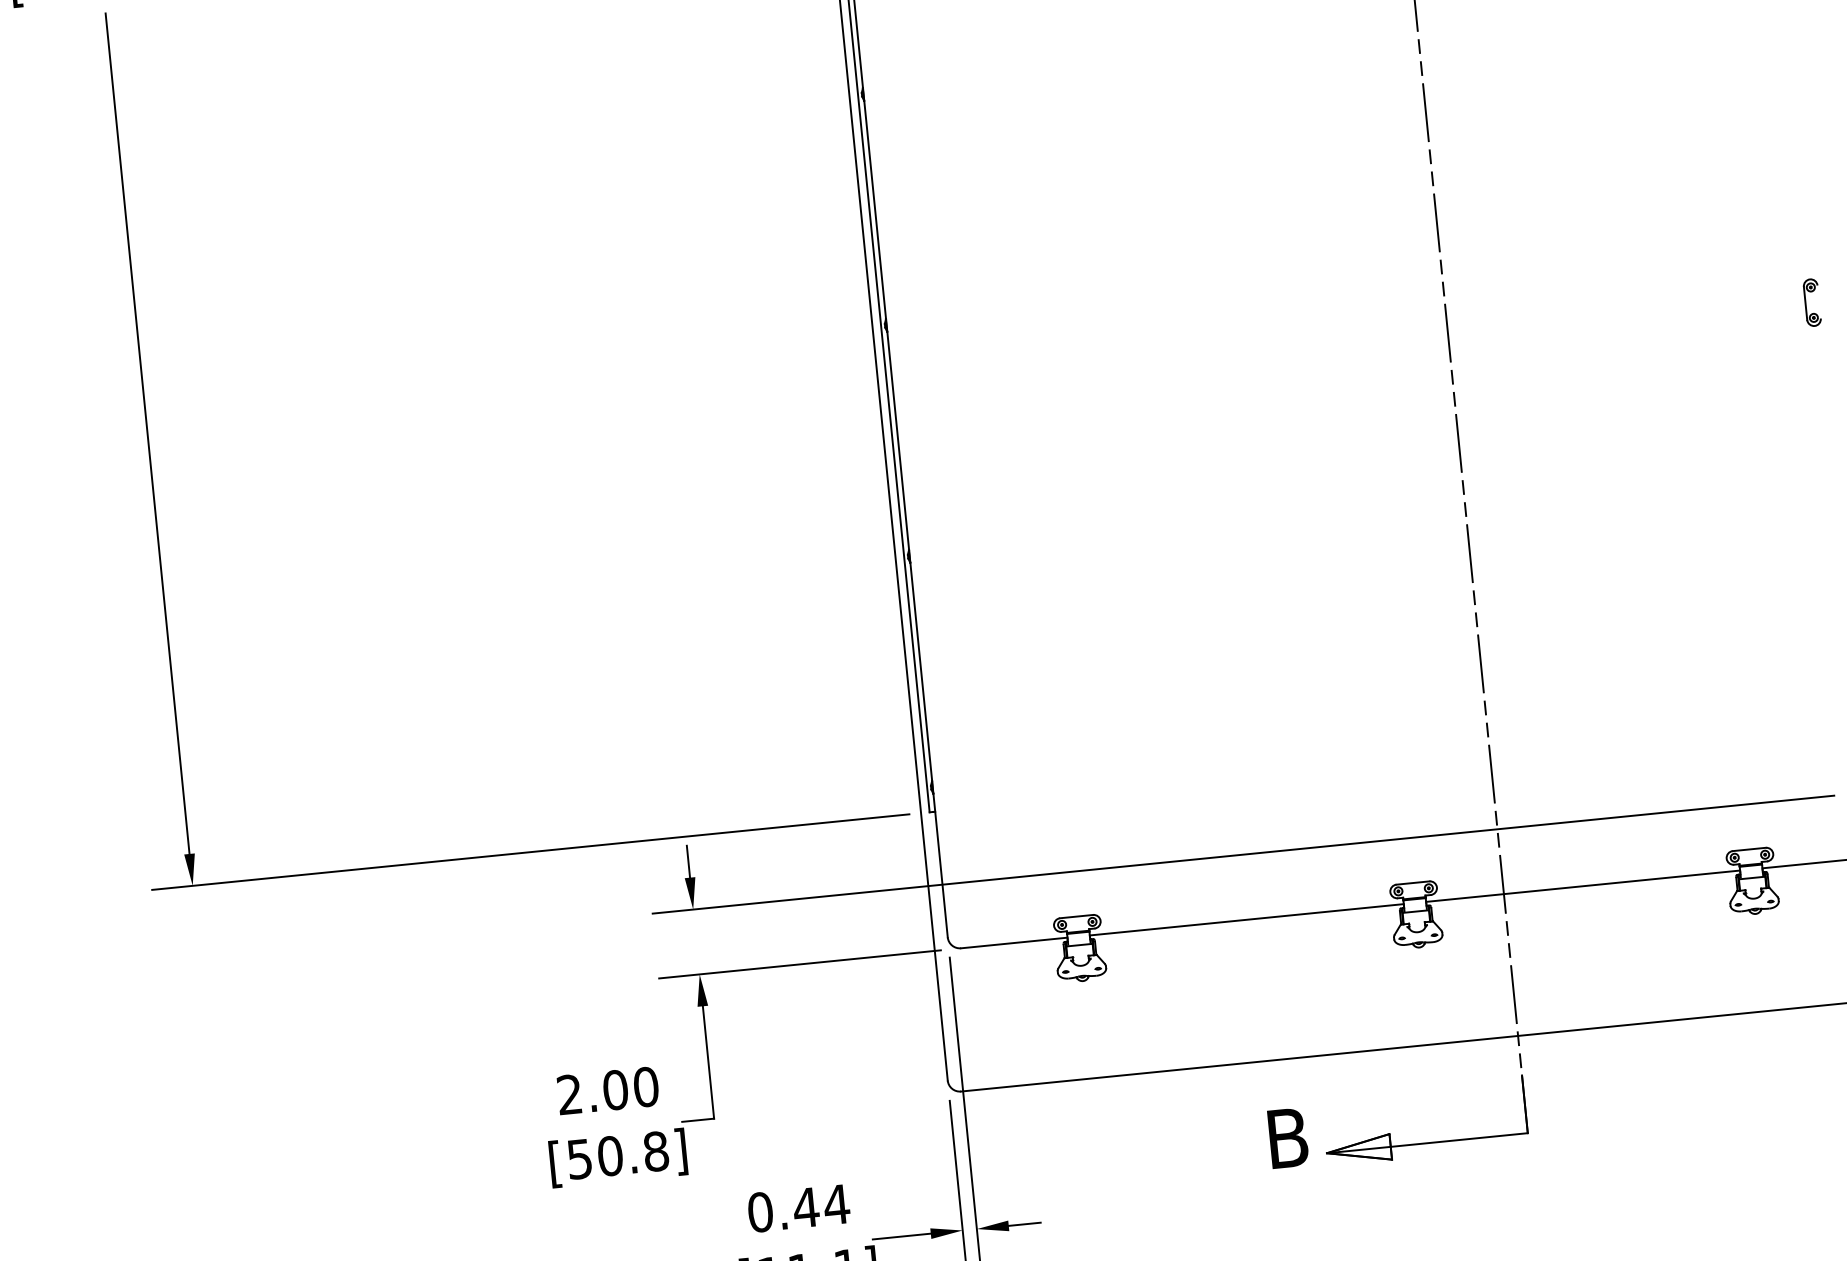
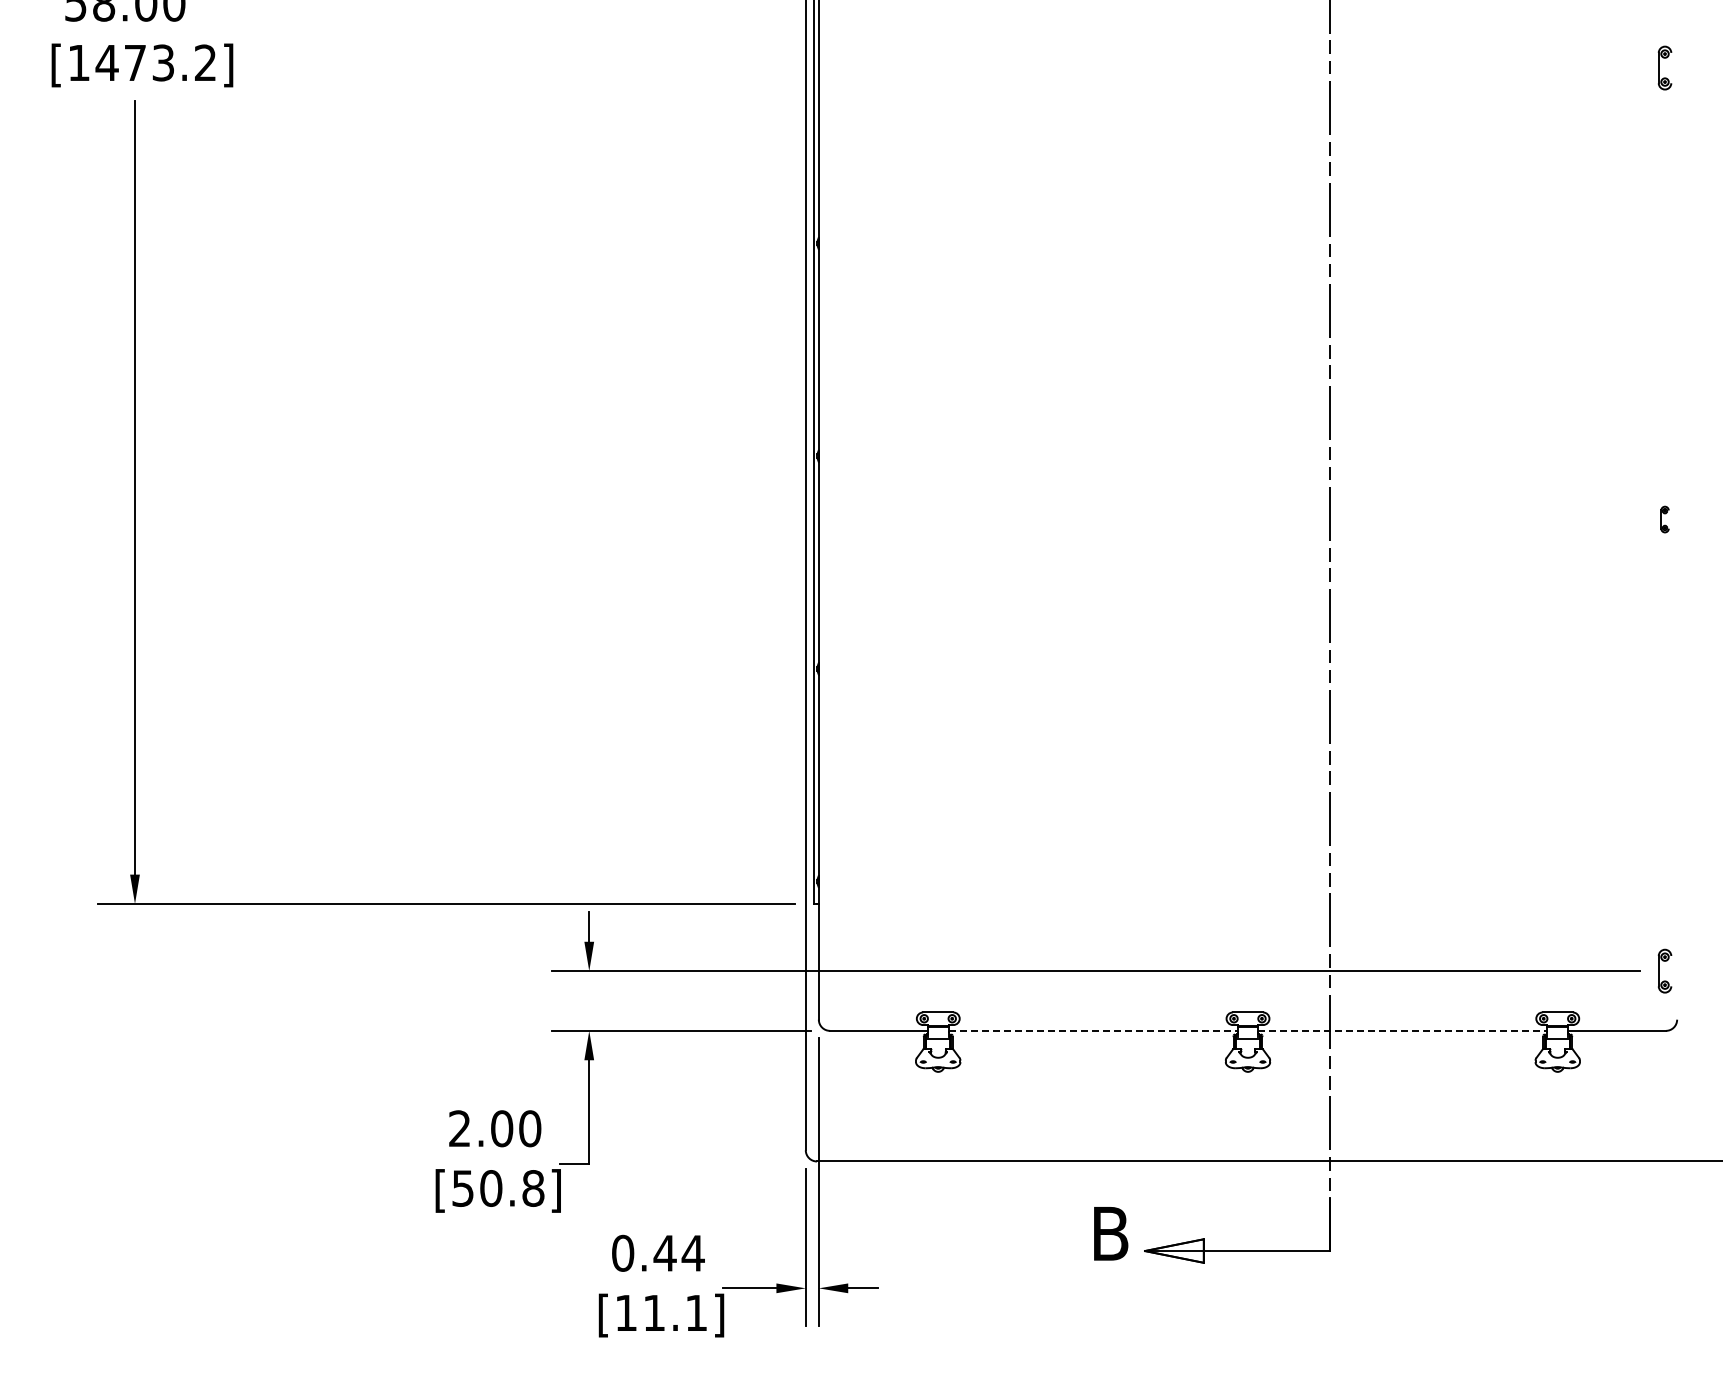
part: (1811, 302) -> (1664, 519), size x0.6
line: (1582, 885) -> (1402, 1030), solid -> dashed
line: (1247, 919) -> (1093, 1030), solid -> dashed

